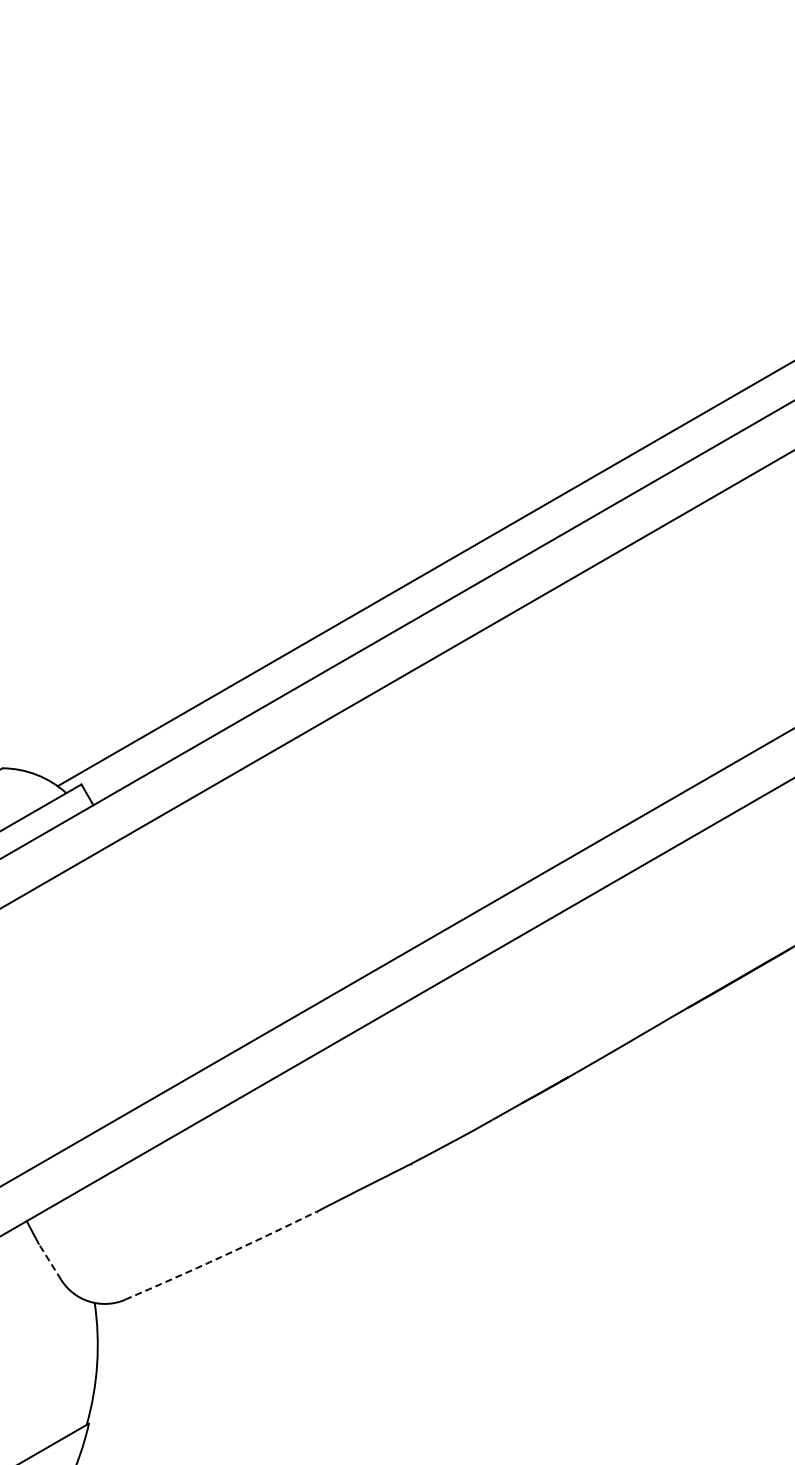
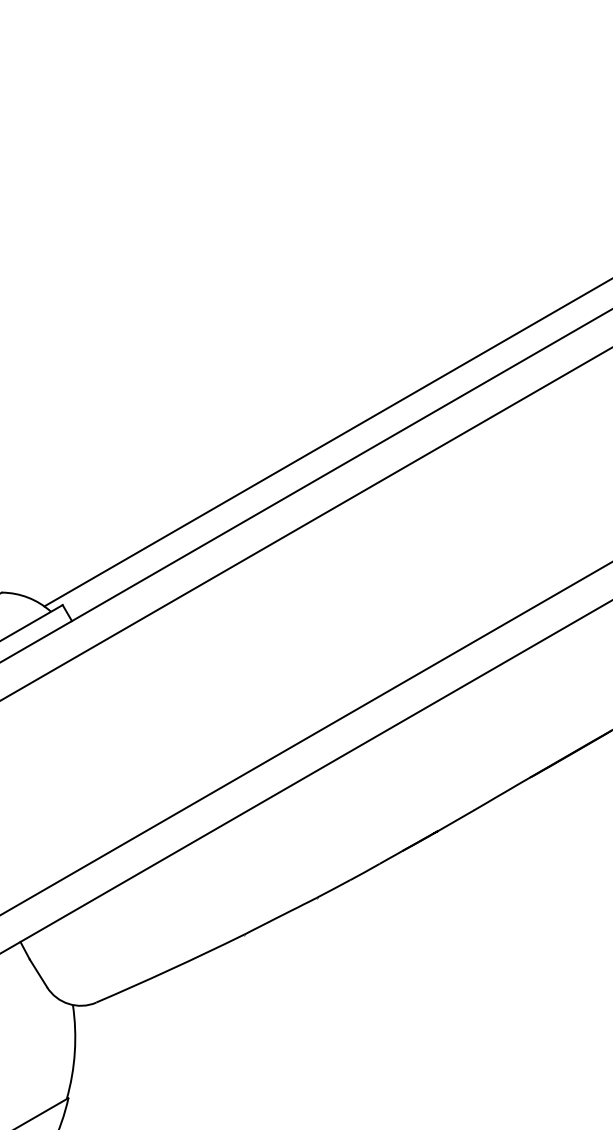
arc: (221, 1256) -> (170, 969), dashed -> solid
line: (49, 1261) -> (38, 973), dashed -> solid

